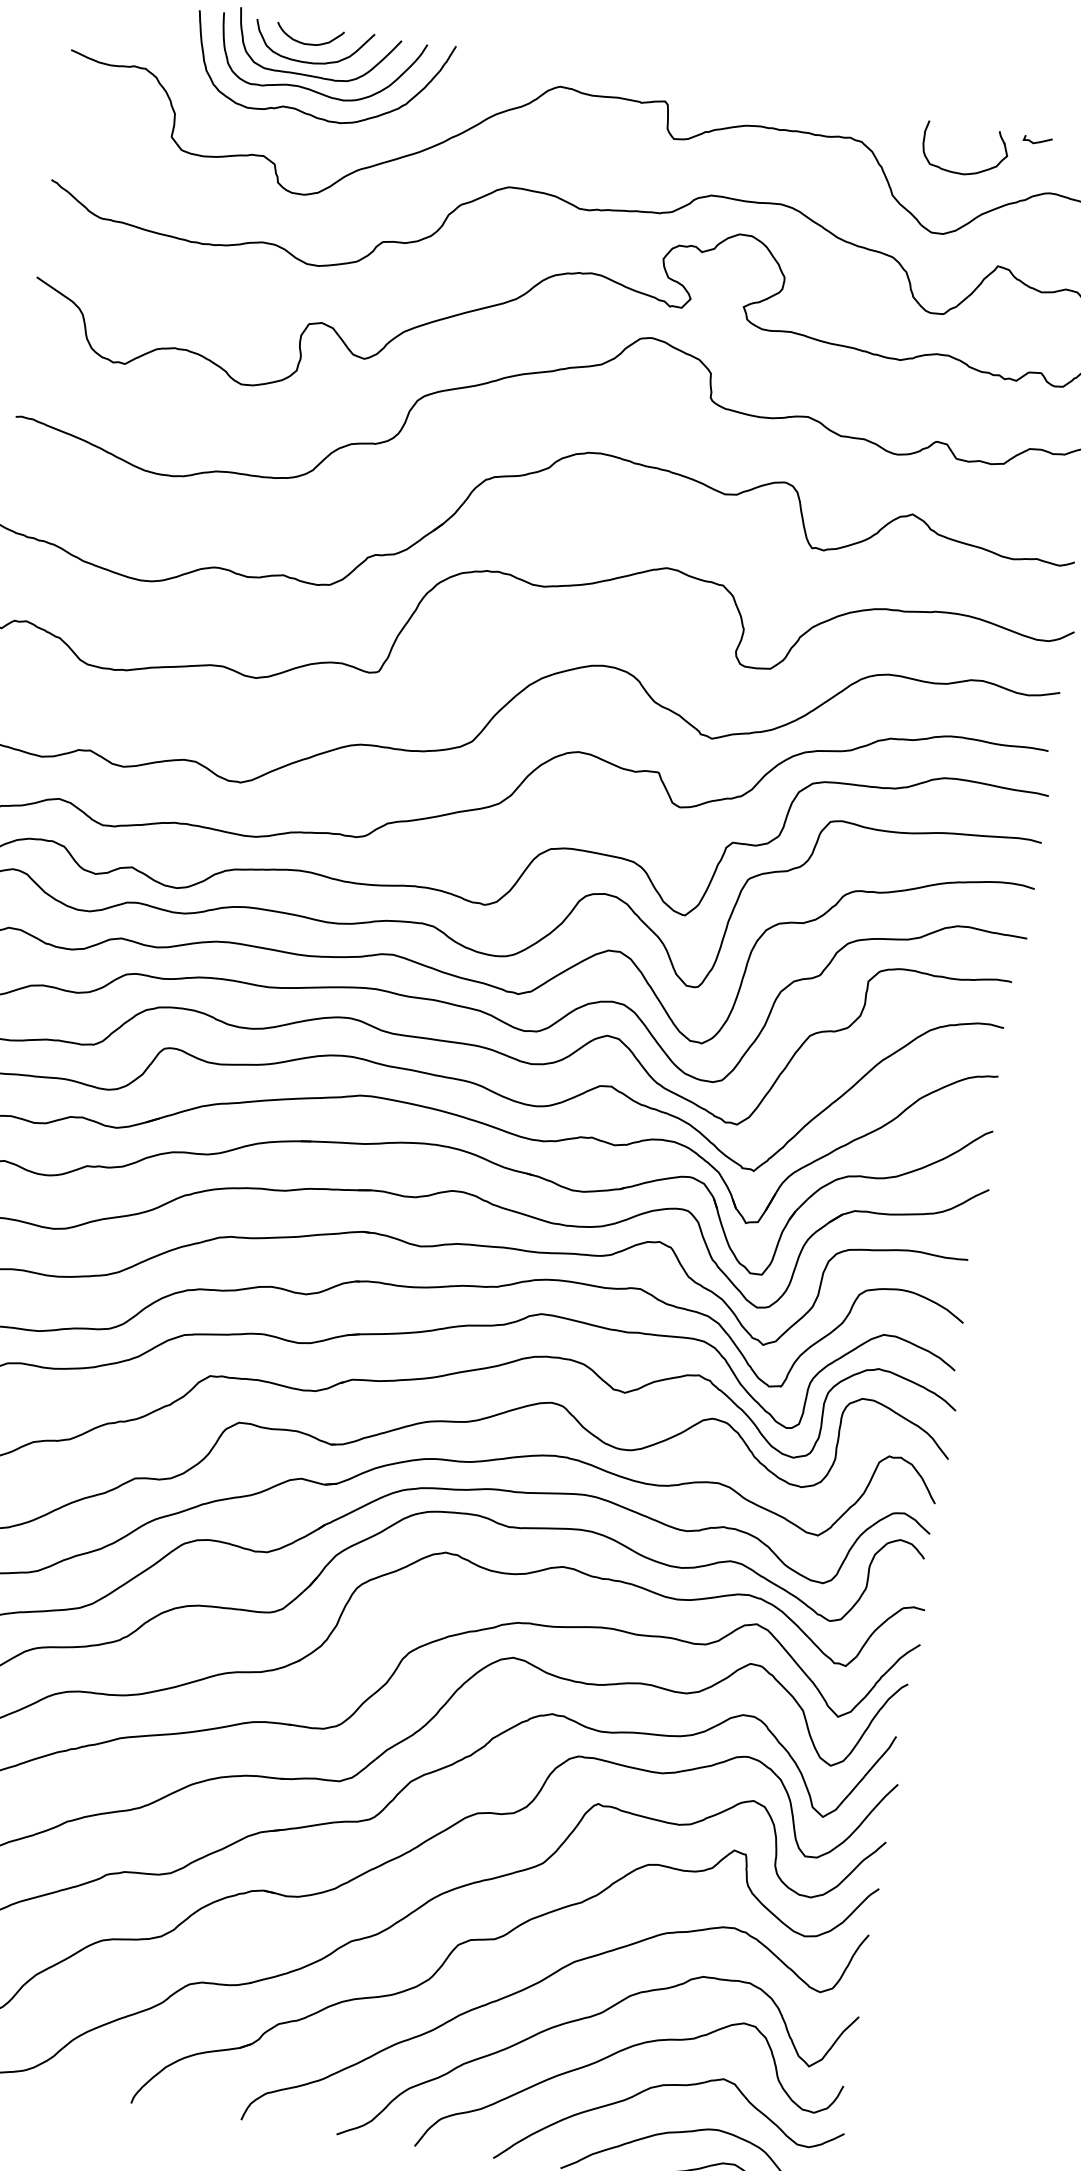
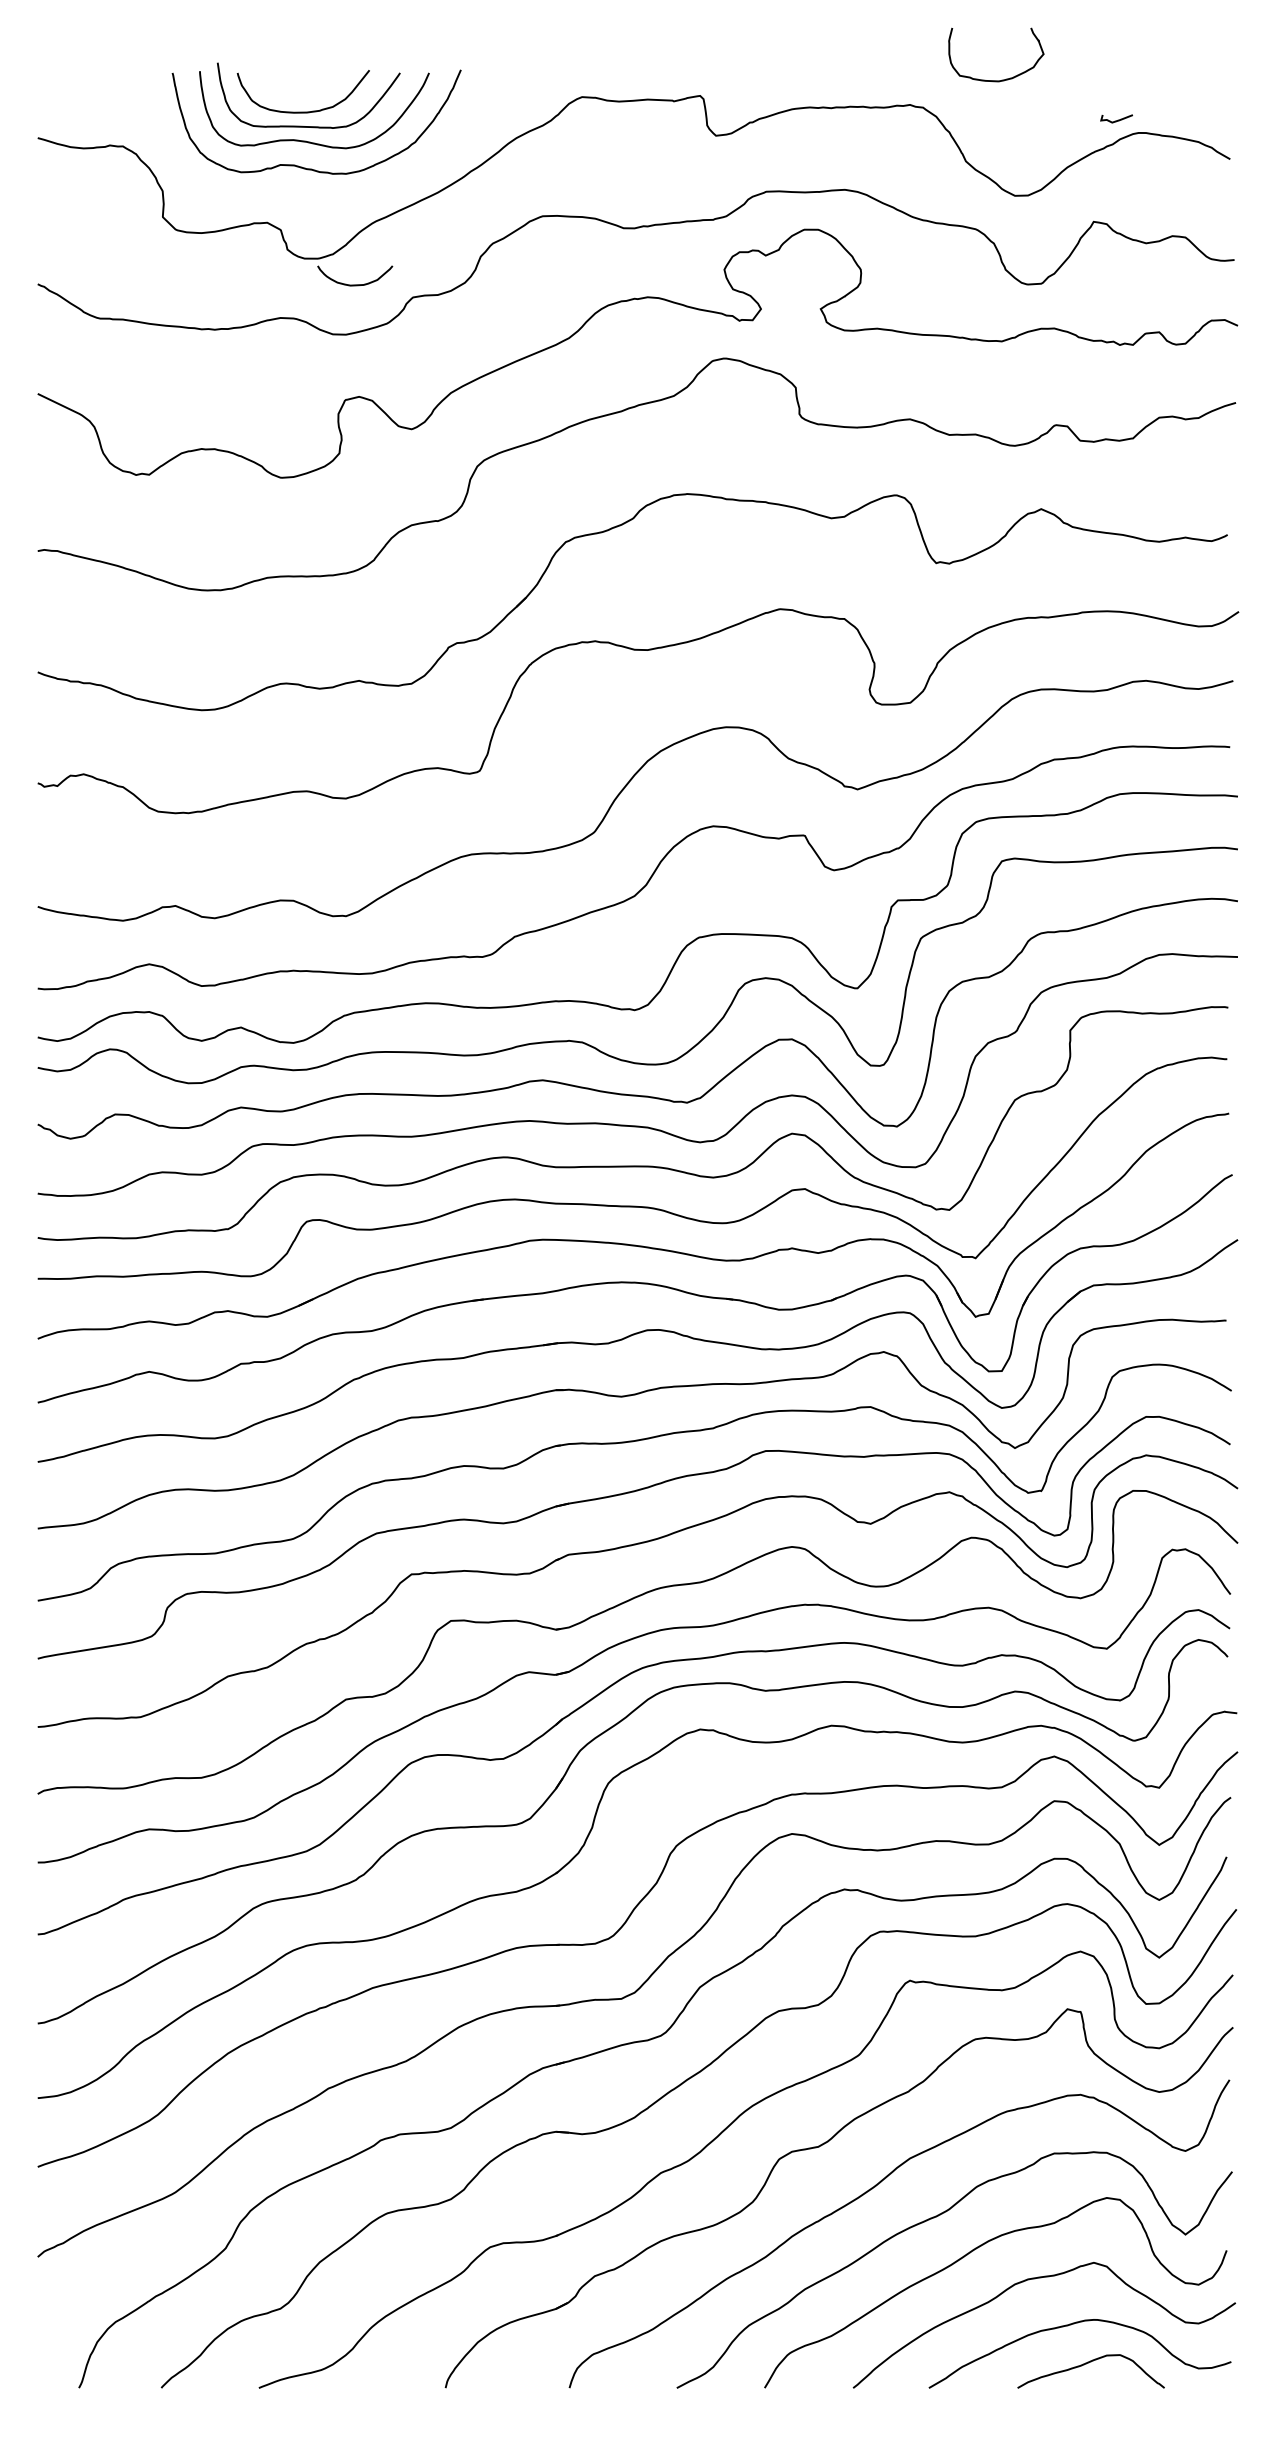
curve: (309, 43) -> (355, 284), moved
curve: (1037, 141) -> (1116, 120), moved
curve: (967, 173) -> (1002, 79), moved

